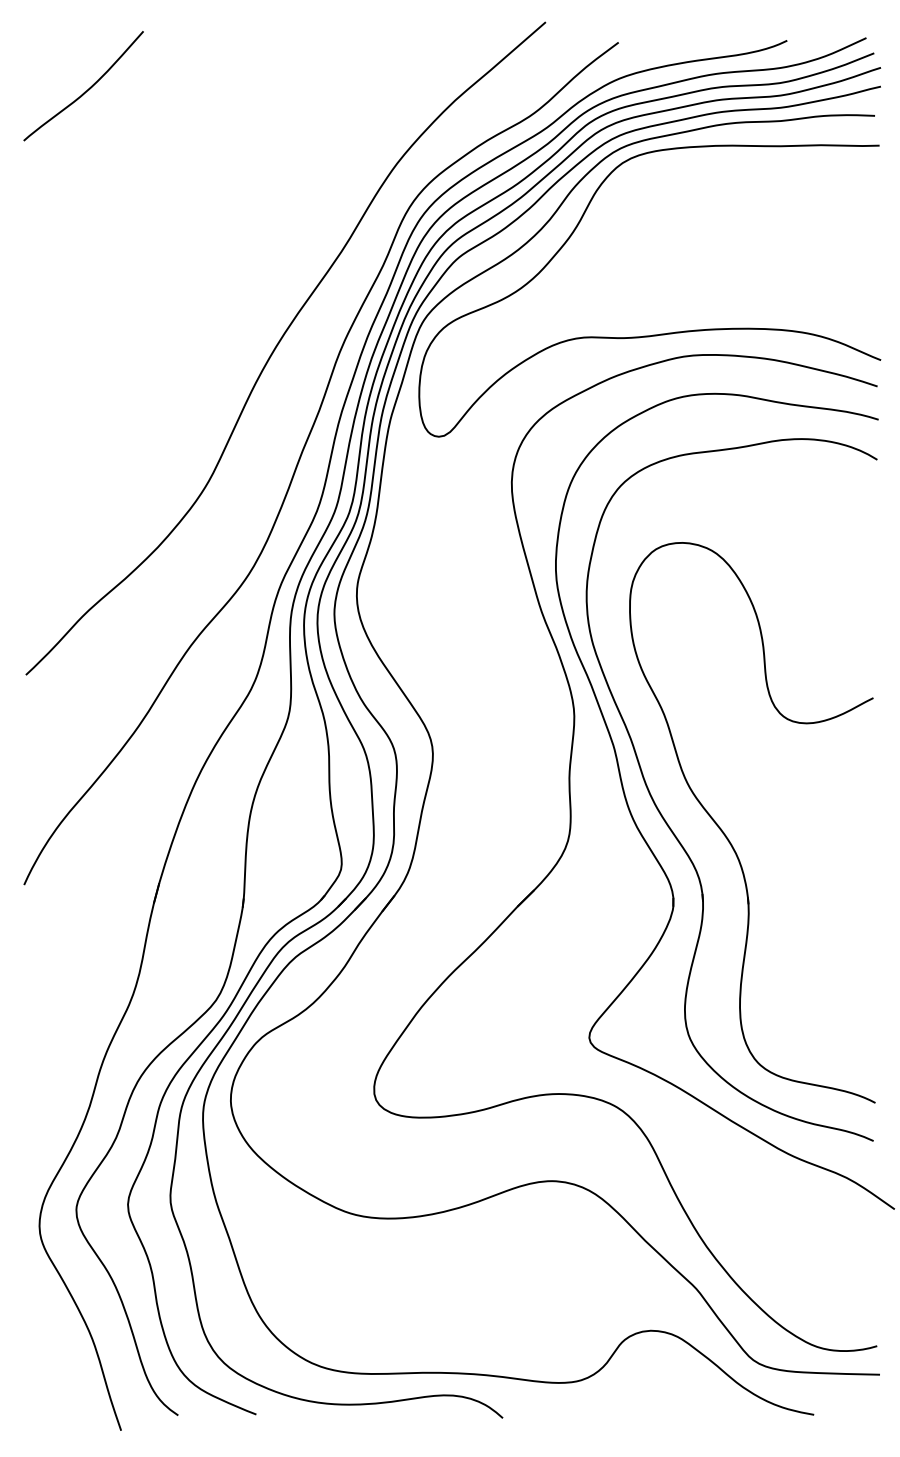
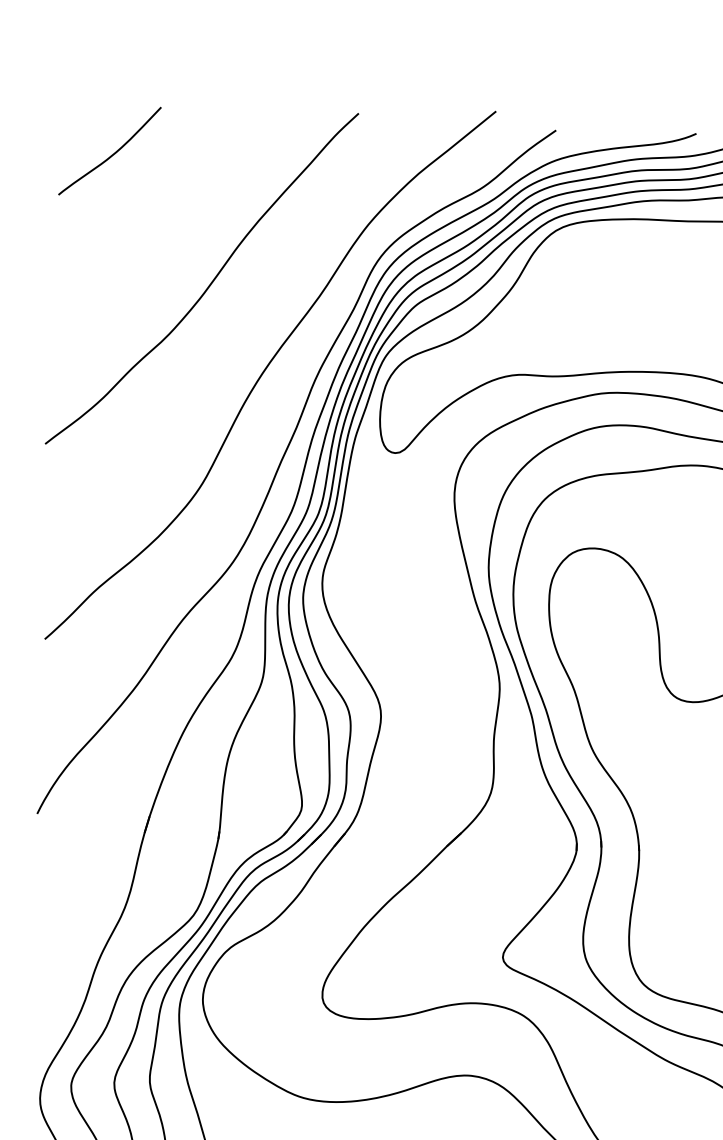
curve: (208, 242) -> (209, 284), added

